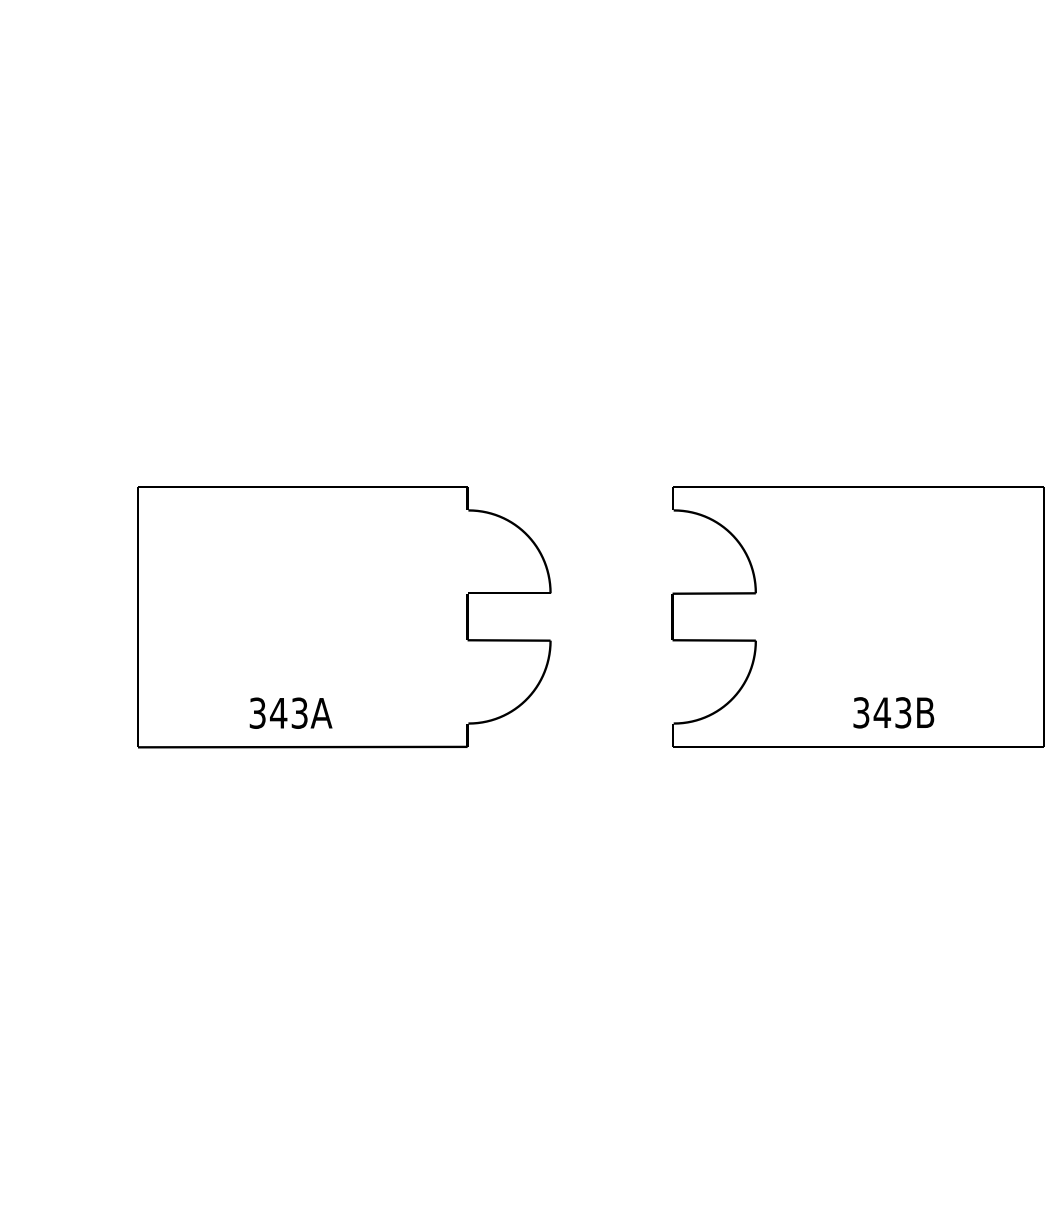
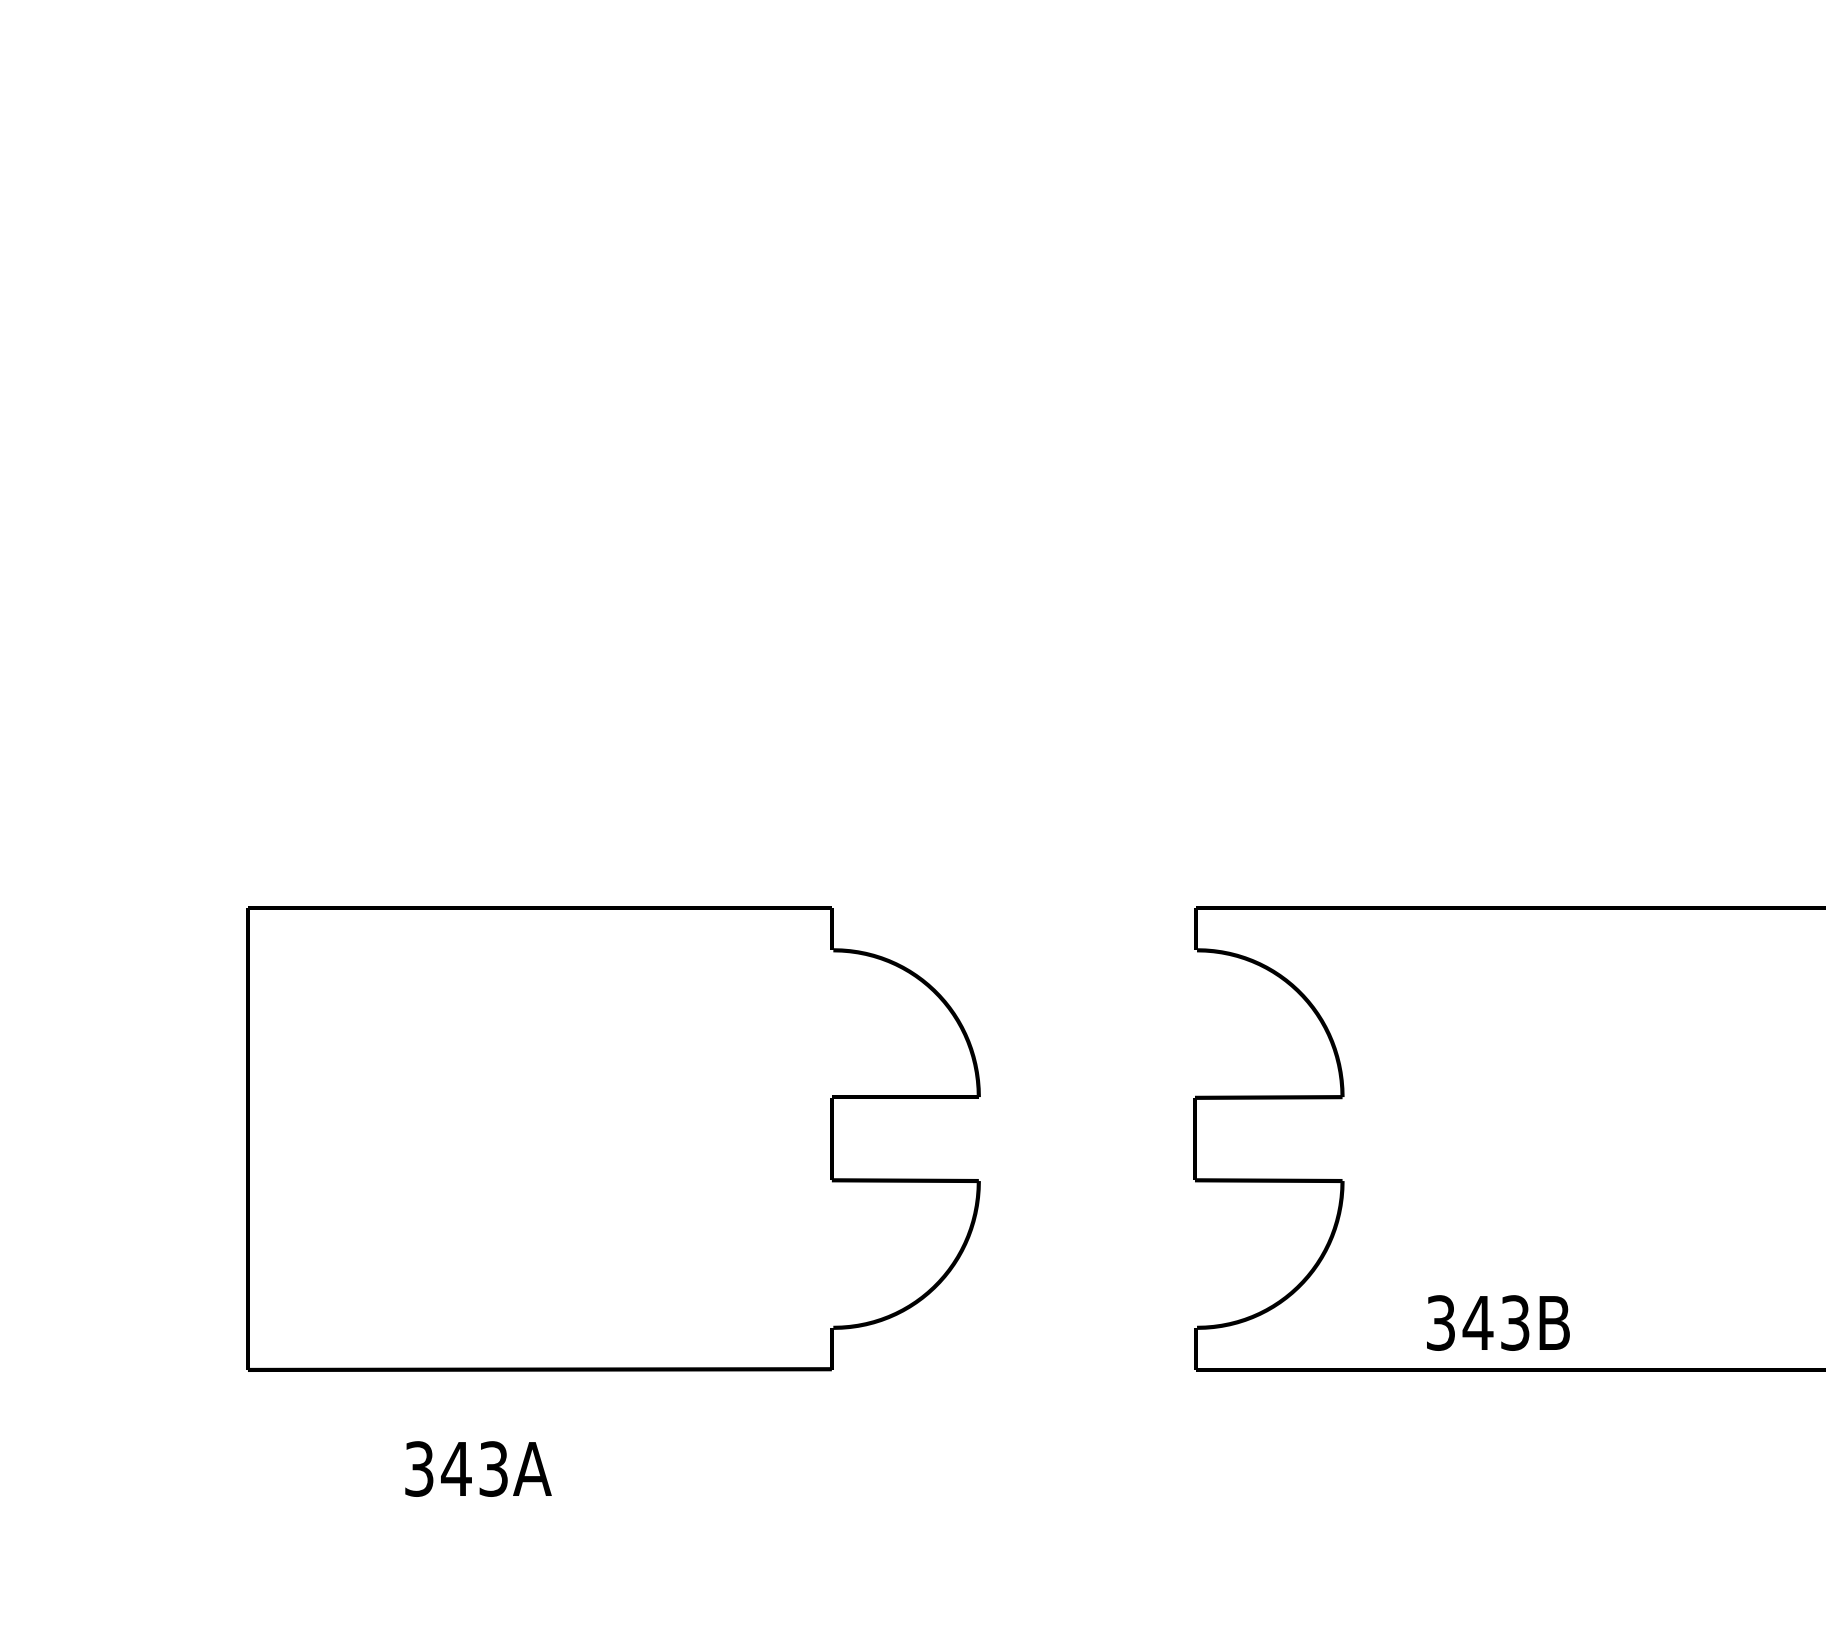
text: (290, 712) -> (477, 1467), moved
text: (893, 712) -> (1497, 1322), moved

